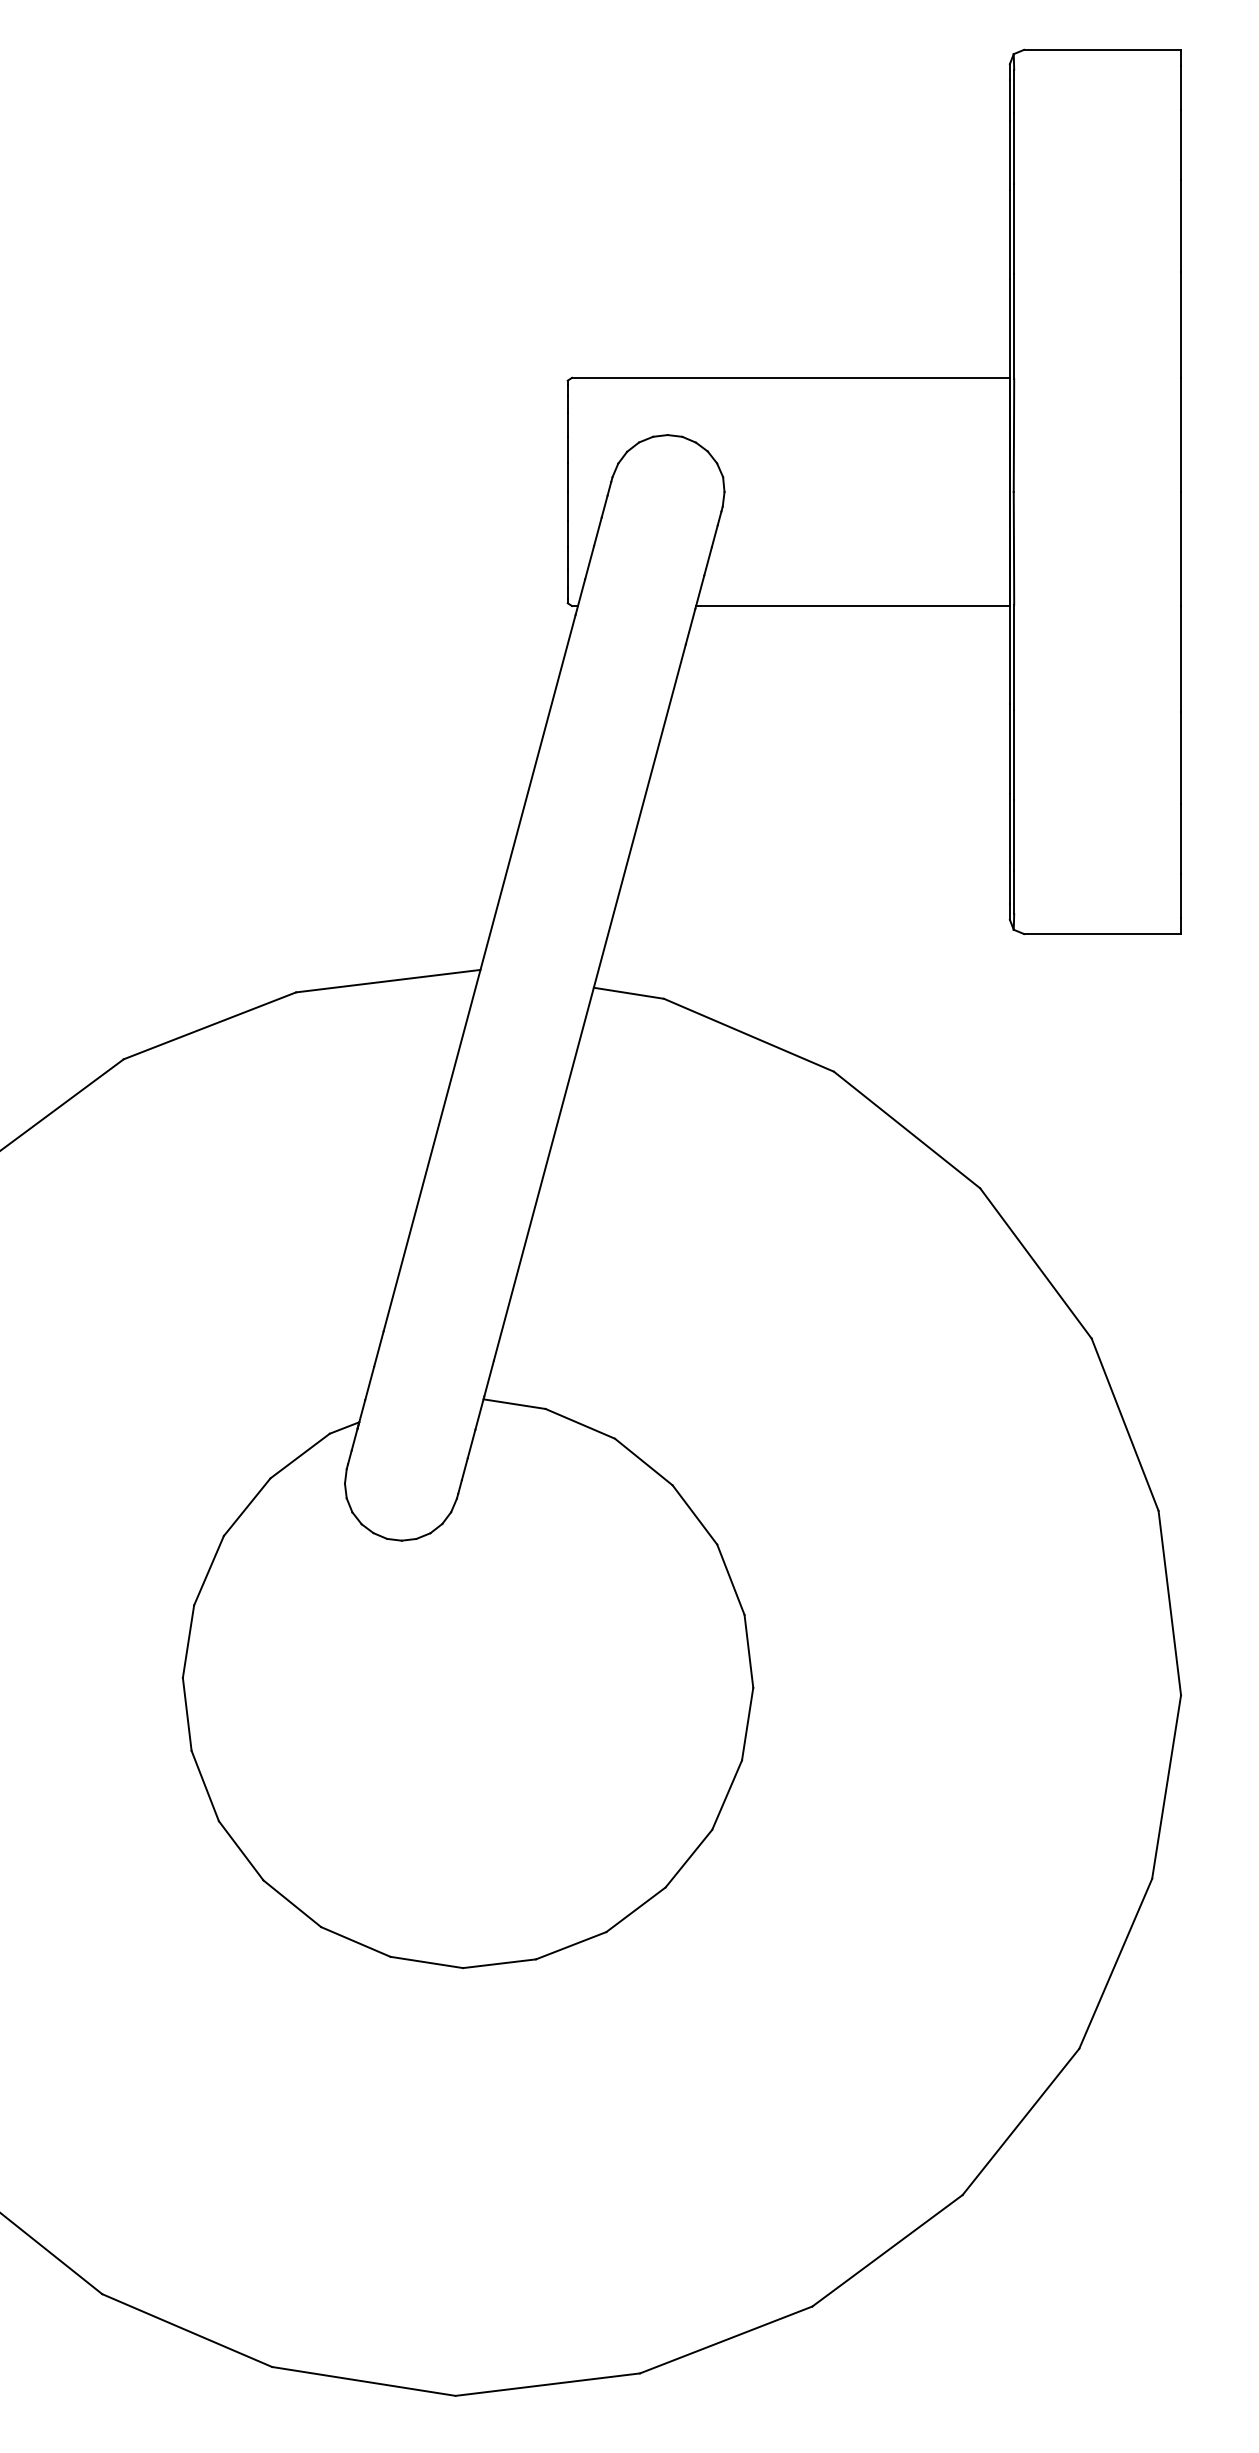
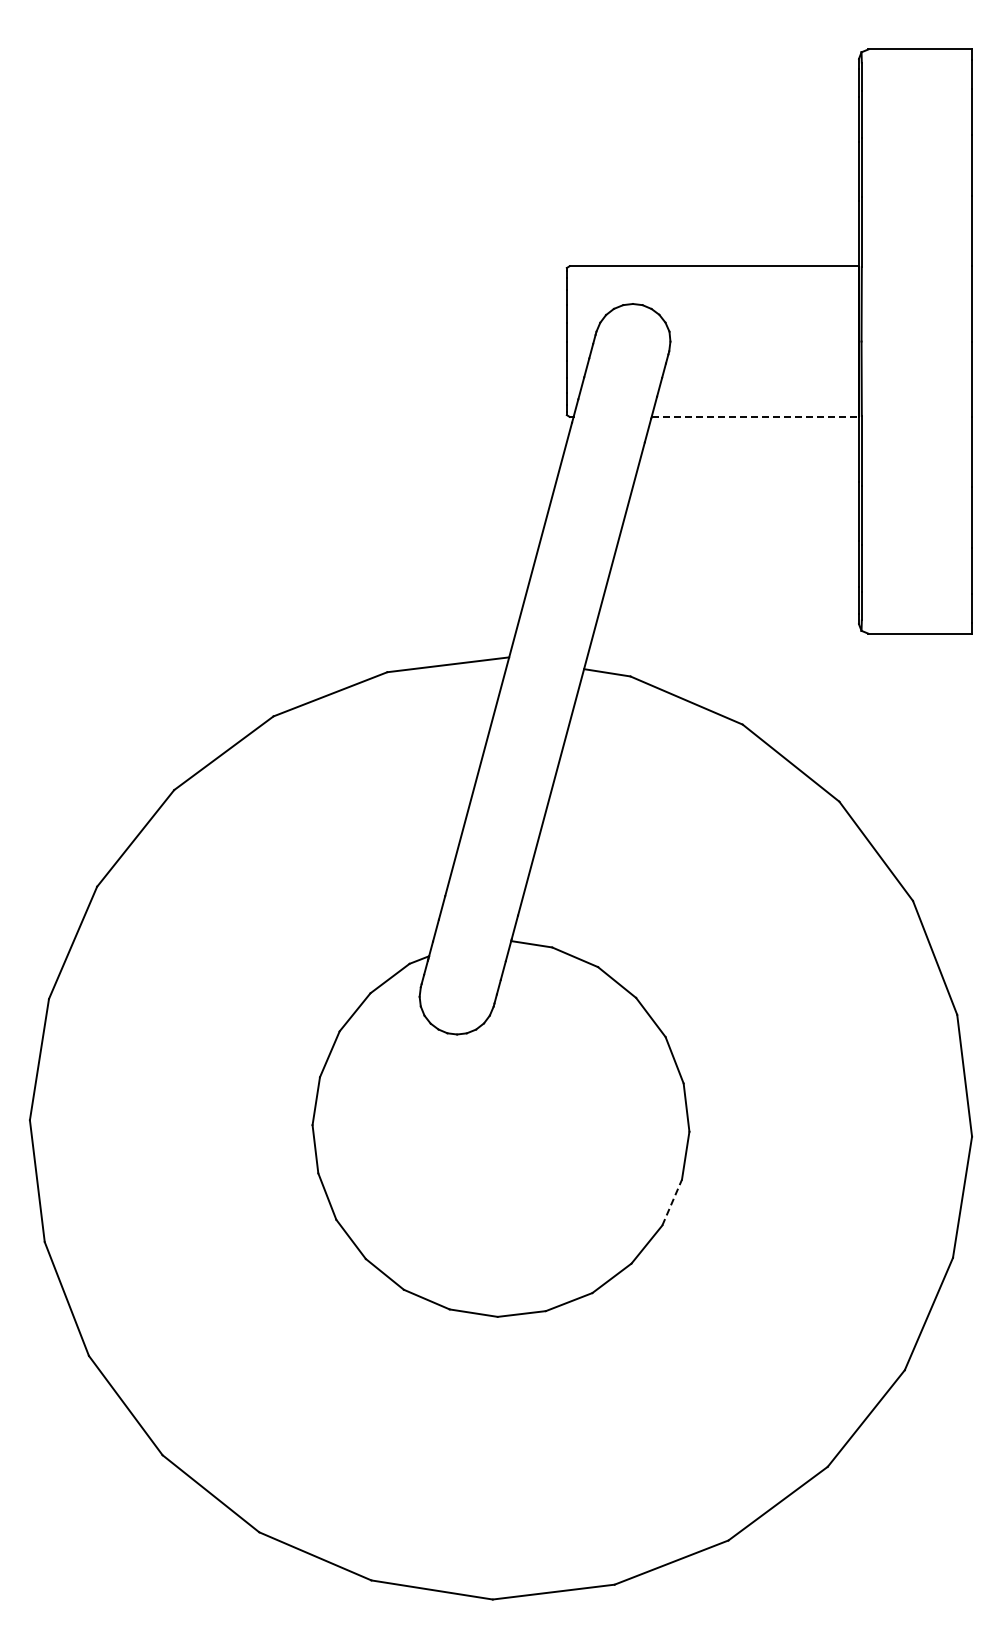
line: (853, 605) -> (755, 416), solid -> dashed
line: (727, 1794) -> (672, 1202), solid -> dashed

